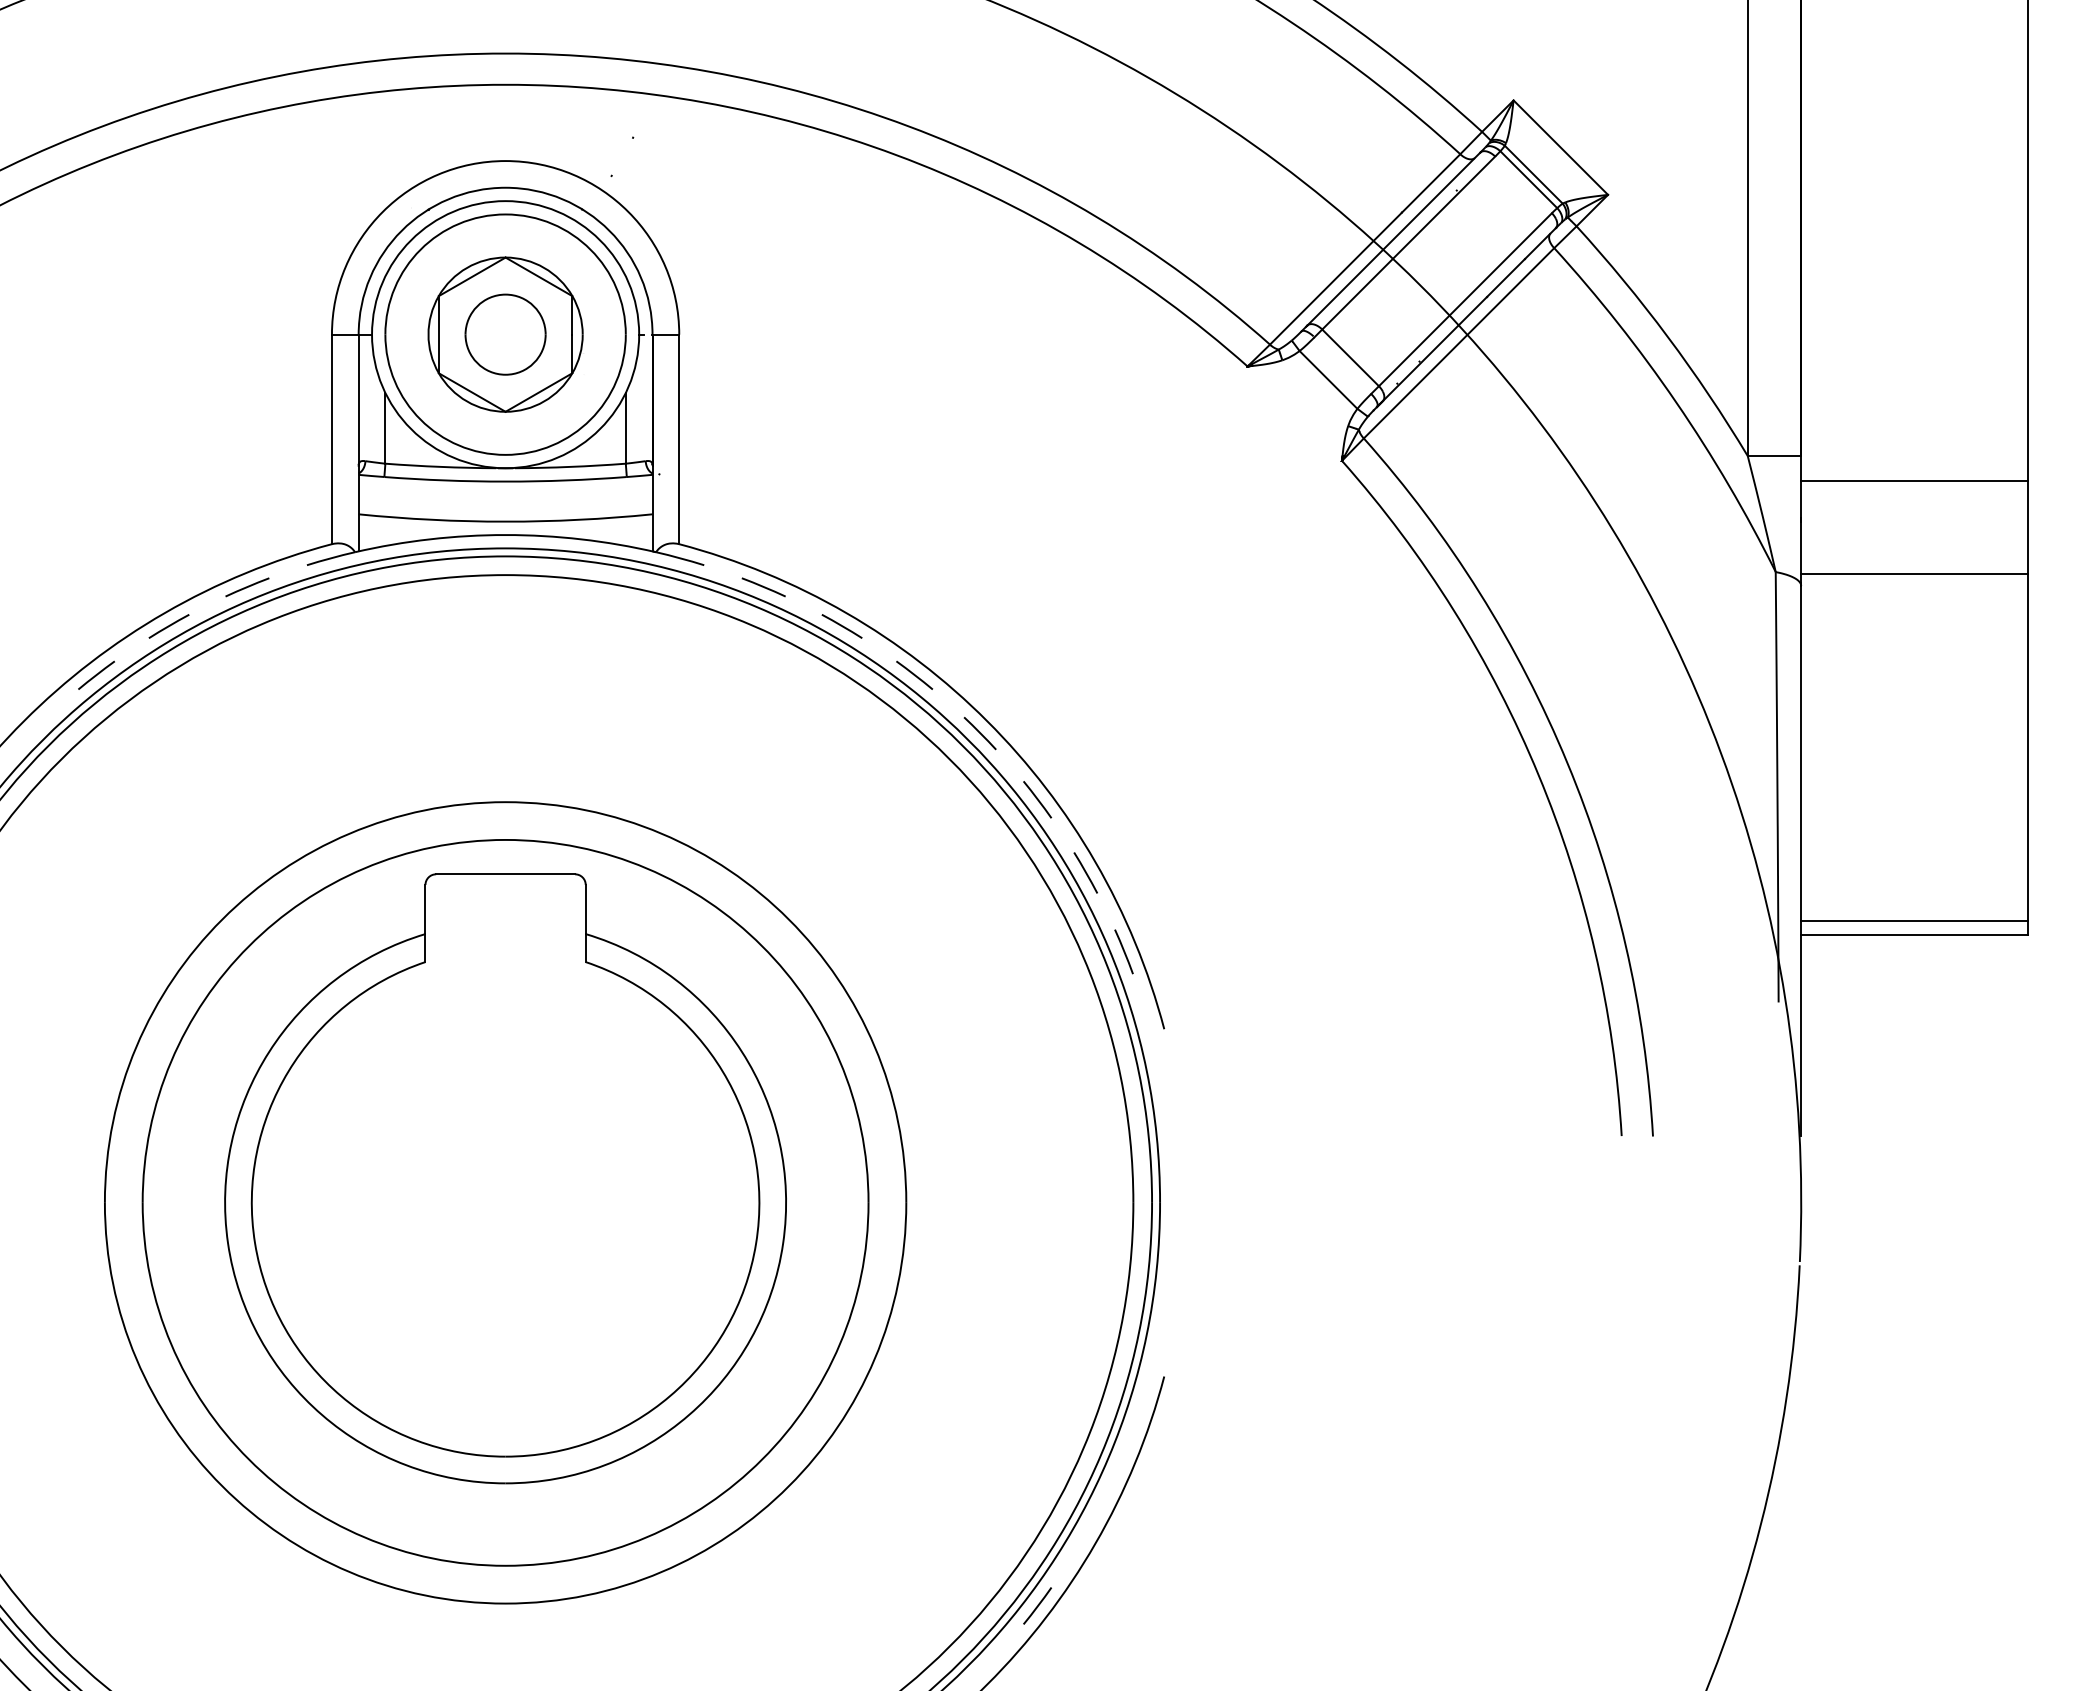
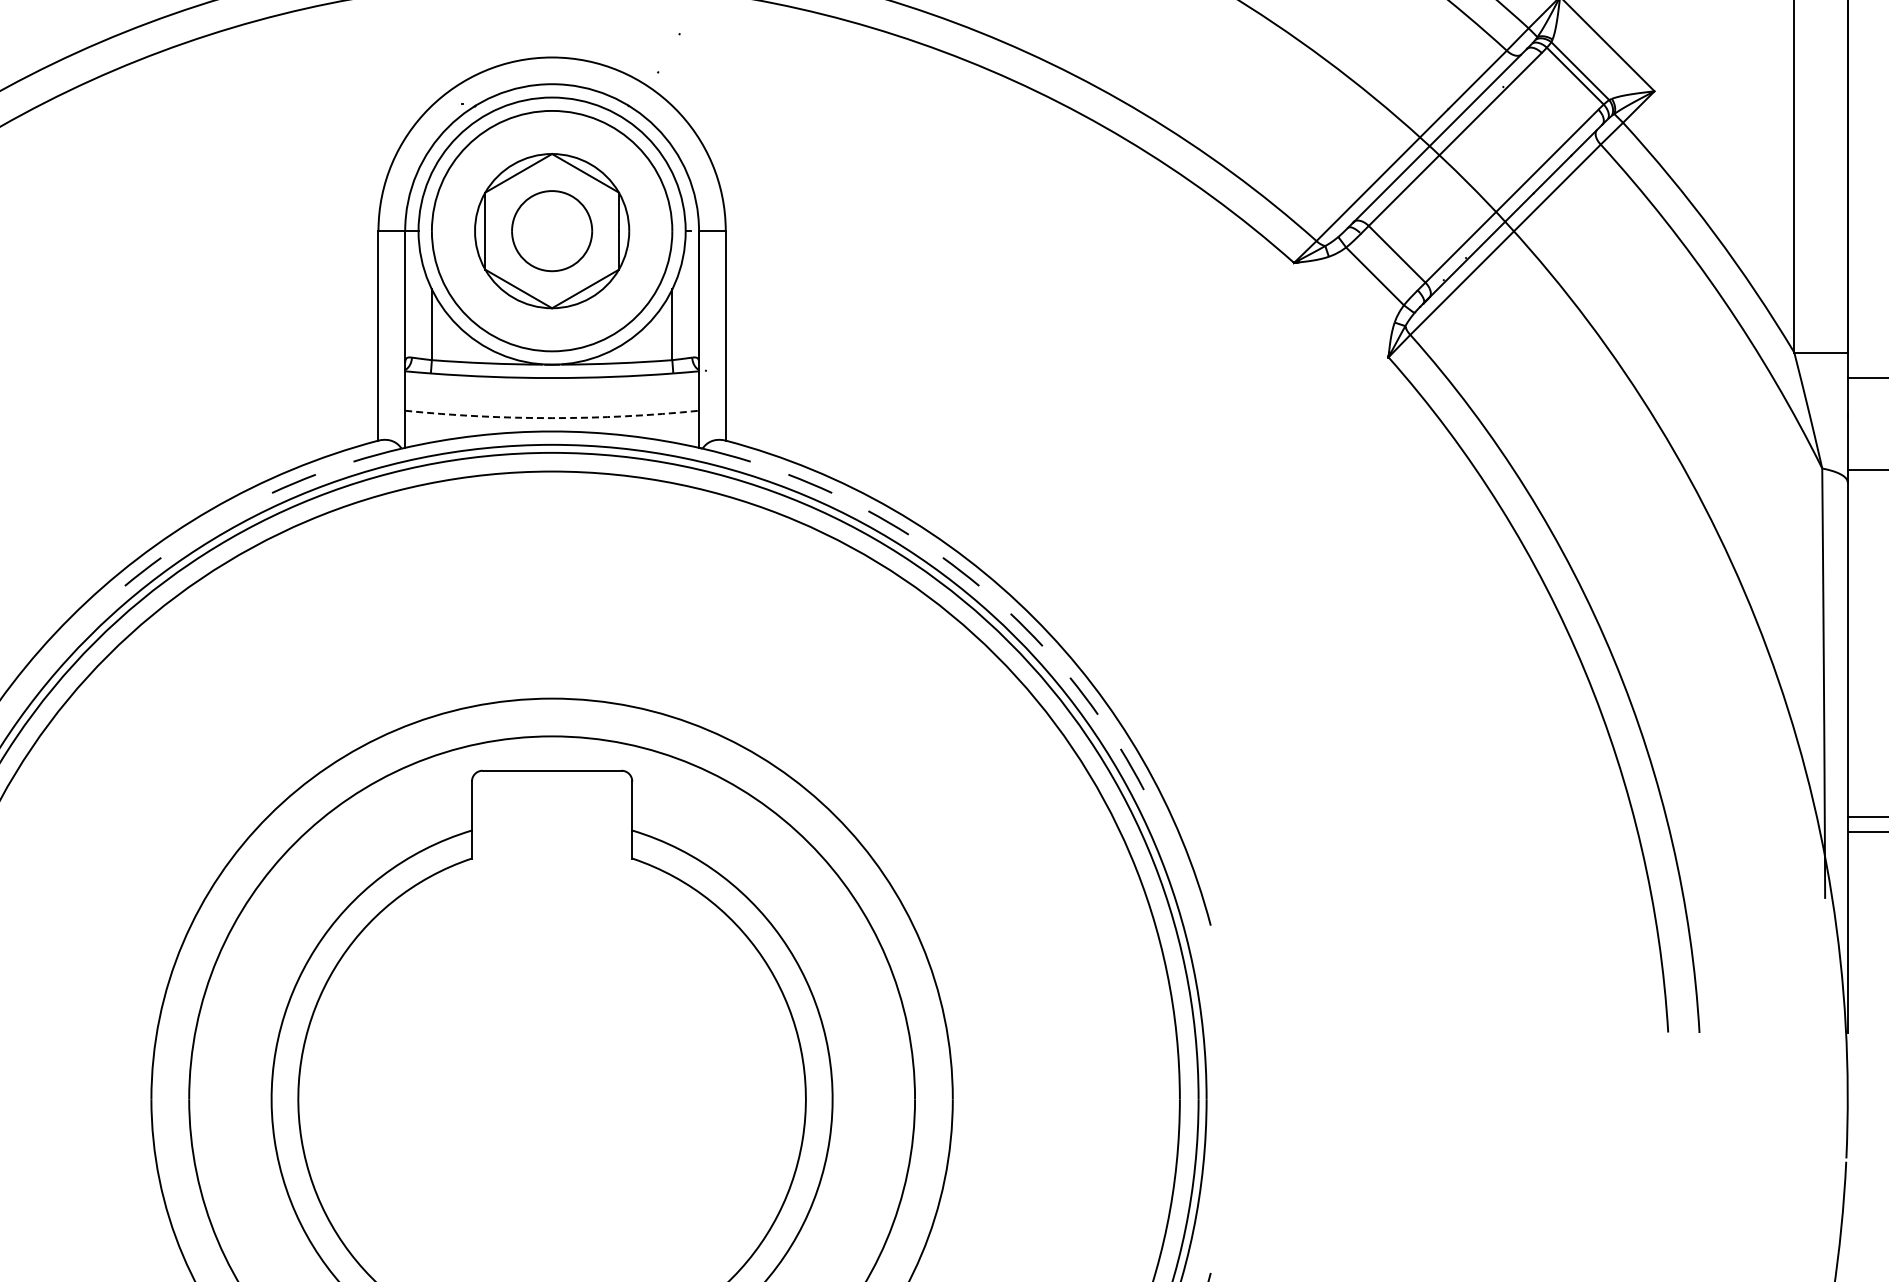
arc: (505, 521) -> (552, 417), solid -> dashed
line: (168, 626) -> (215, 522), removed
line: (1123, 951) -> (1170, 847), removed

